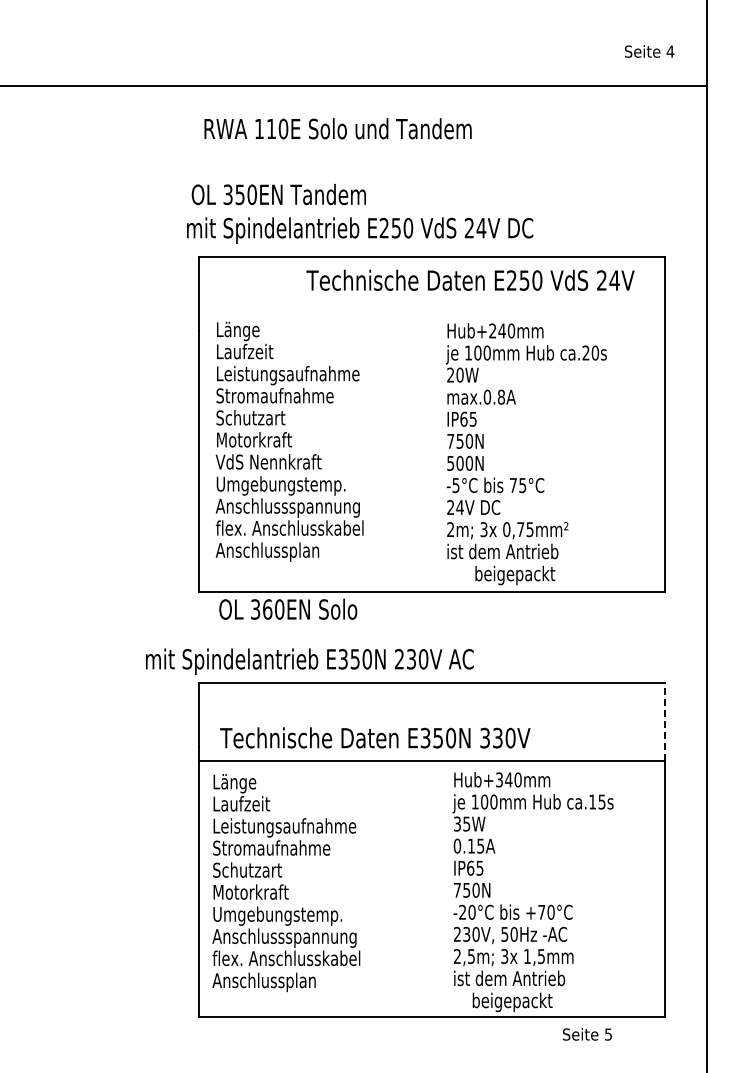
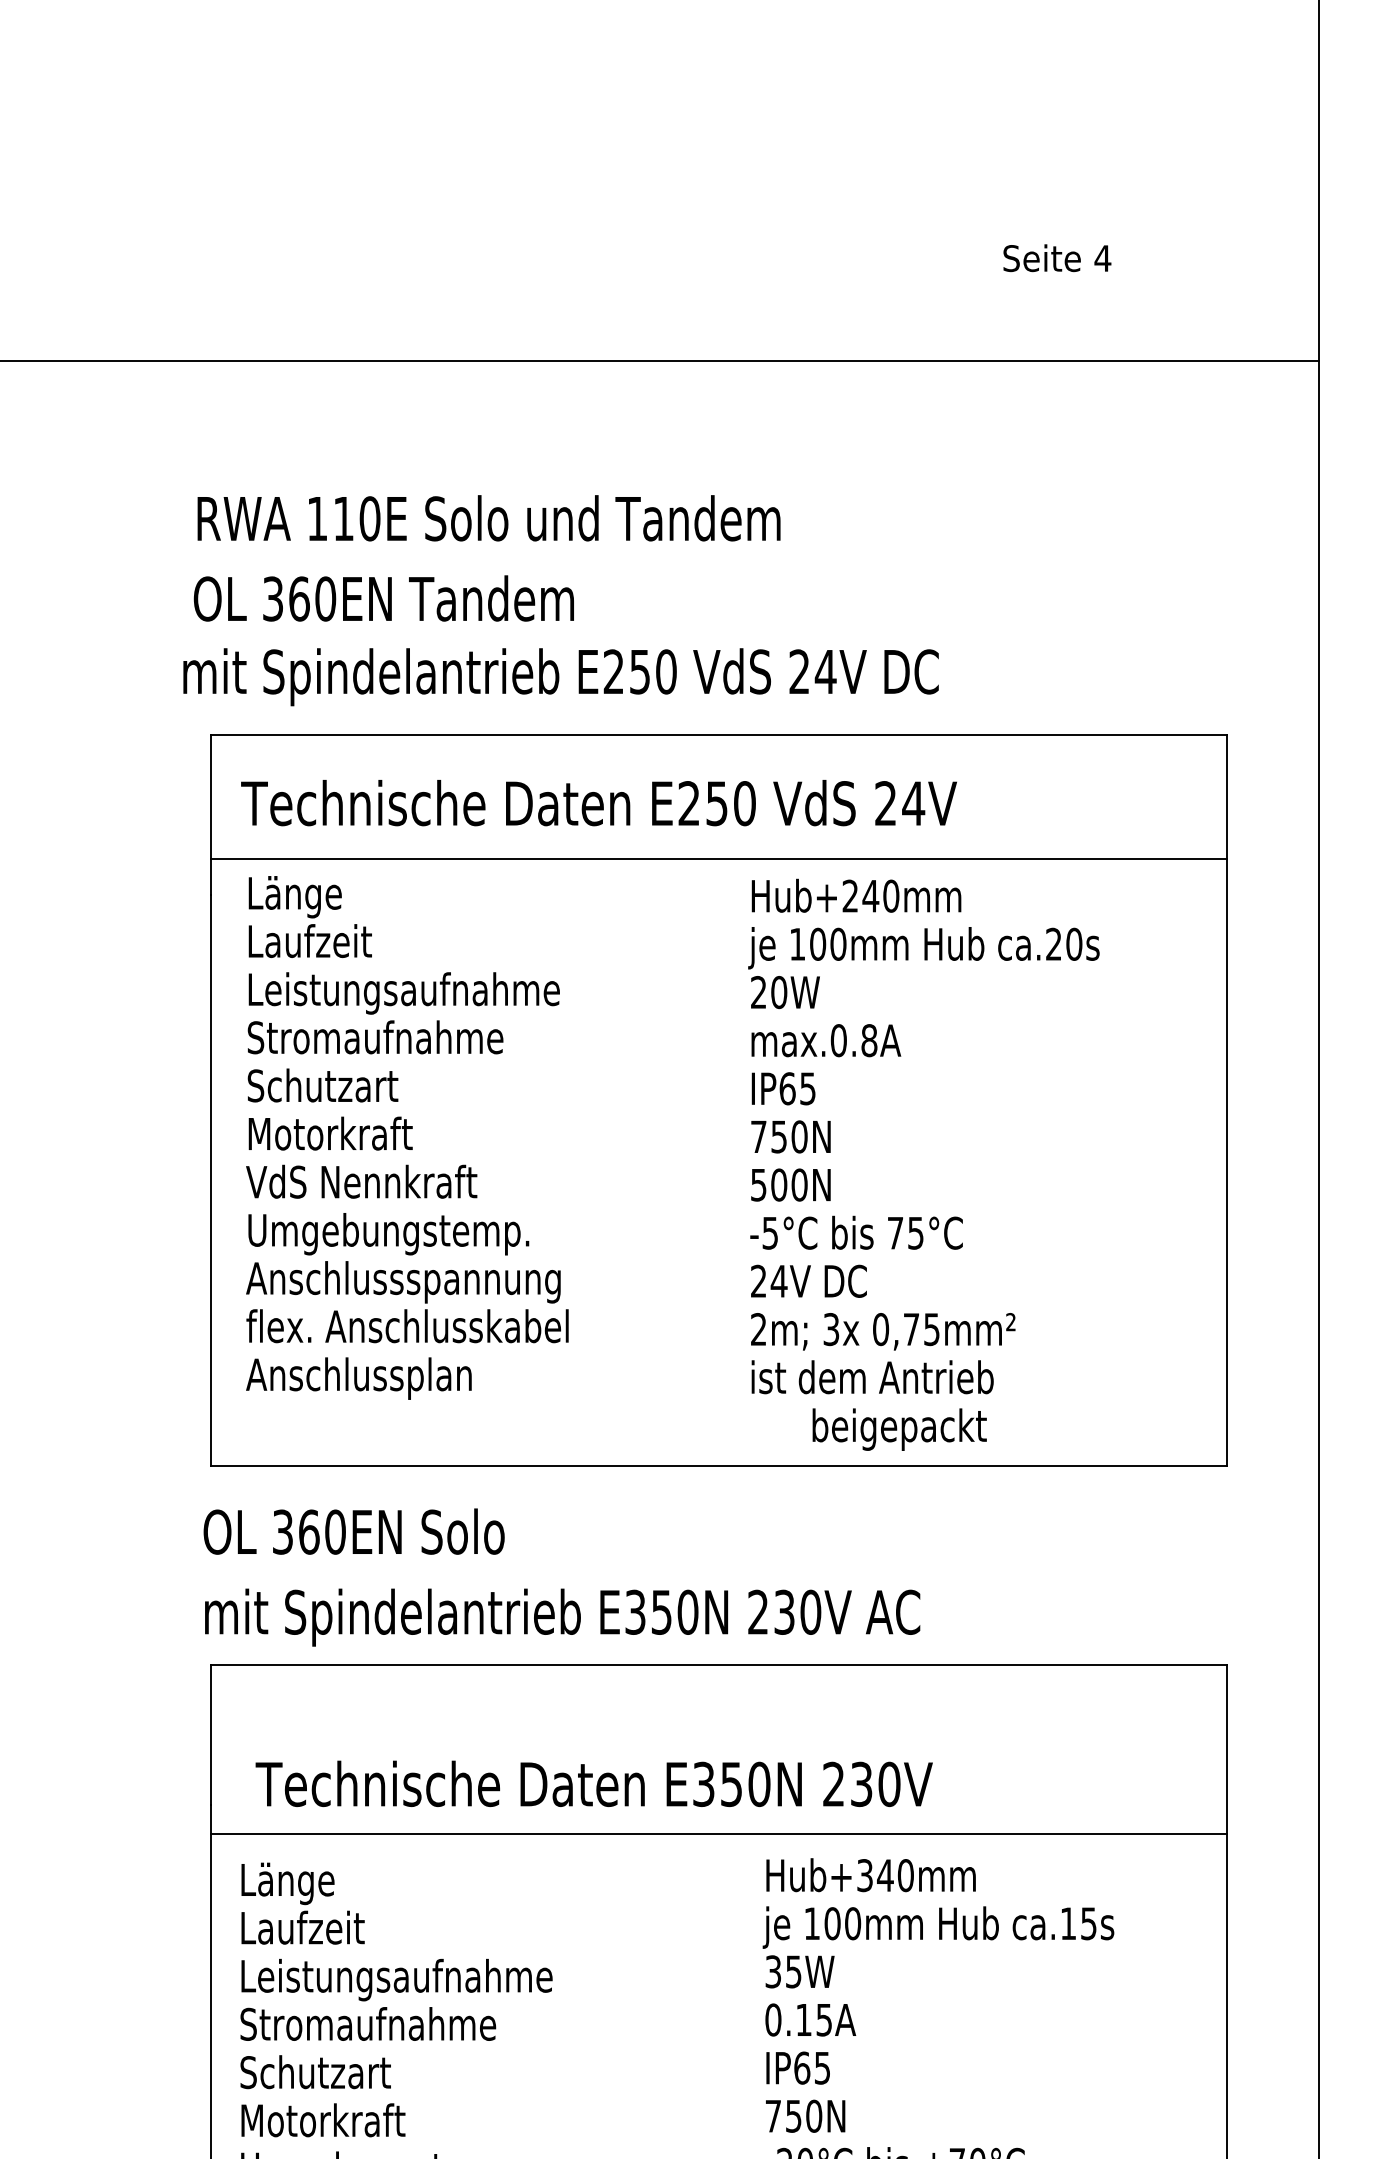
text: (649, 51) -> (1057, 258), moved
text: (337, 128) -> (487, 517), moved
text: (239, 194) -> (297, 598), 350EN -> 360EN
text: (470, 279) -> (599, 801), moved
line: (432, 313) -> (719, 857), added
text: (288, 608) -> (354, 1529), moved
text: (309, 661) -> (561, 1617), moved
line: (665, 722) -> (1227, 1750), dashed -> solid
text: (484, 738) -> (832, 1785), 330V -> 230V

